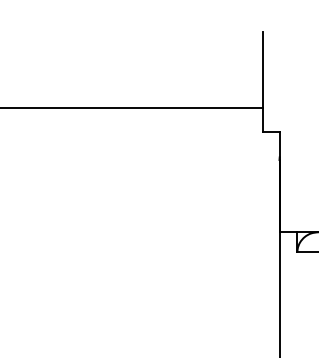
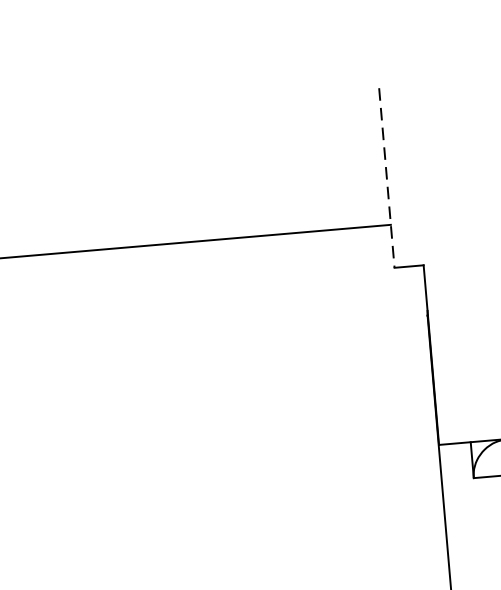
line: (263, 82) -> (387, 179), solid -> dashed

